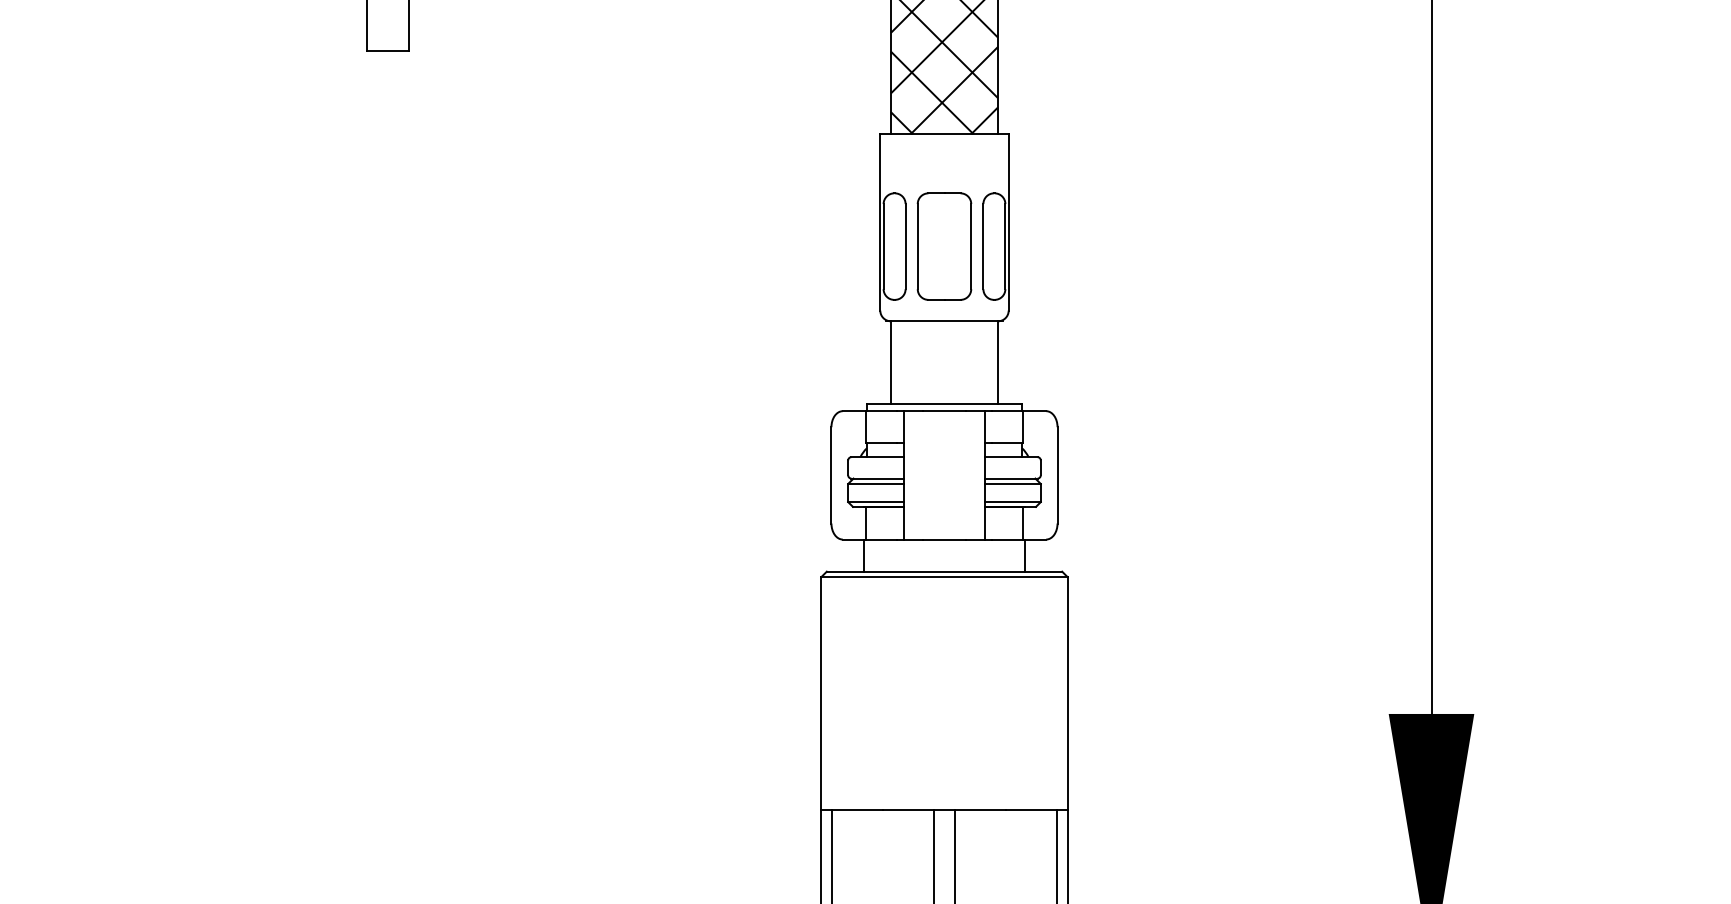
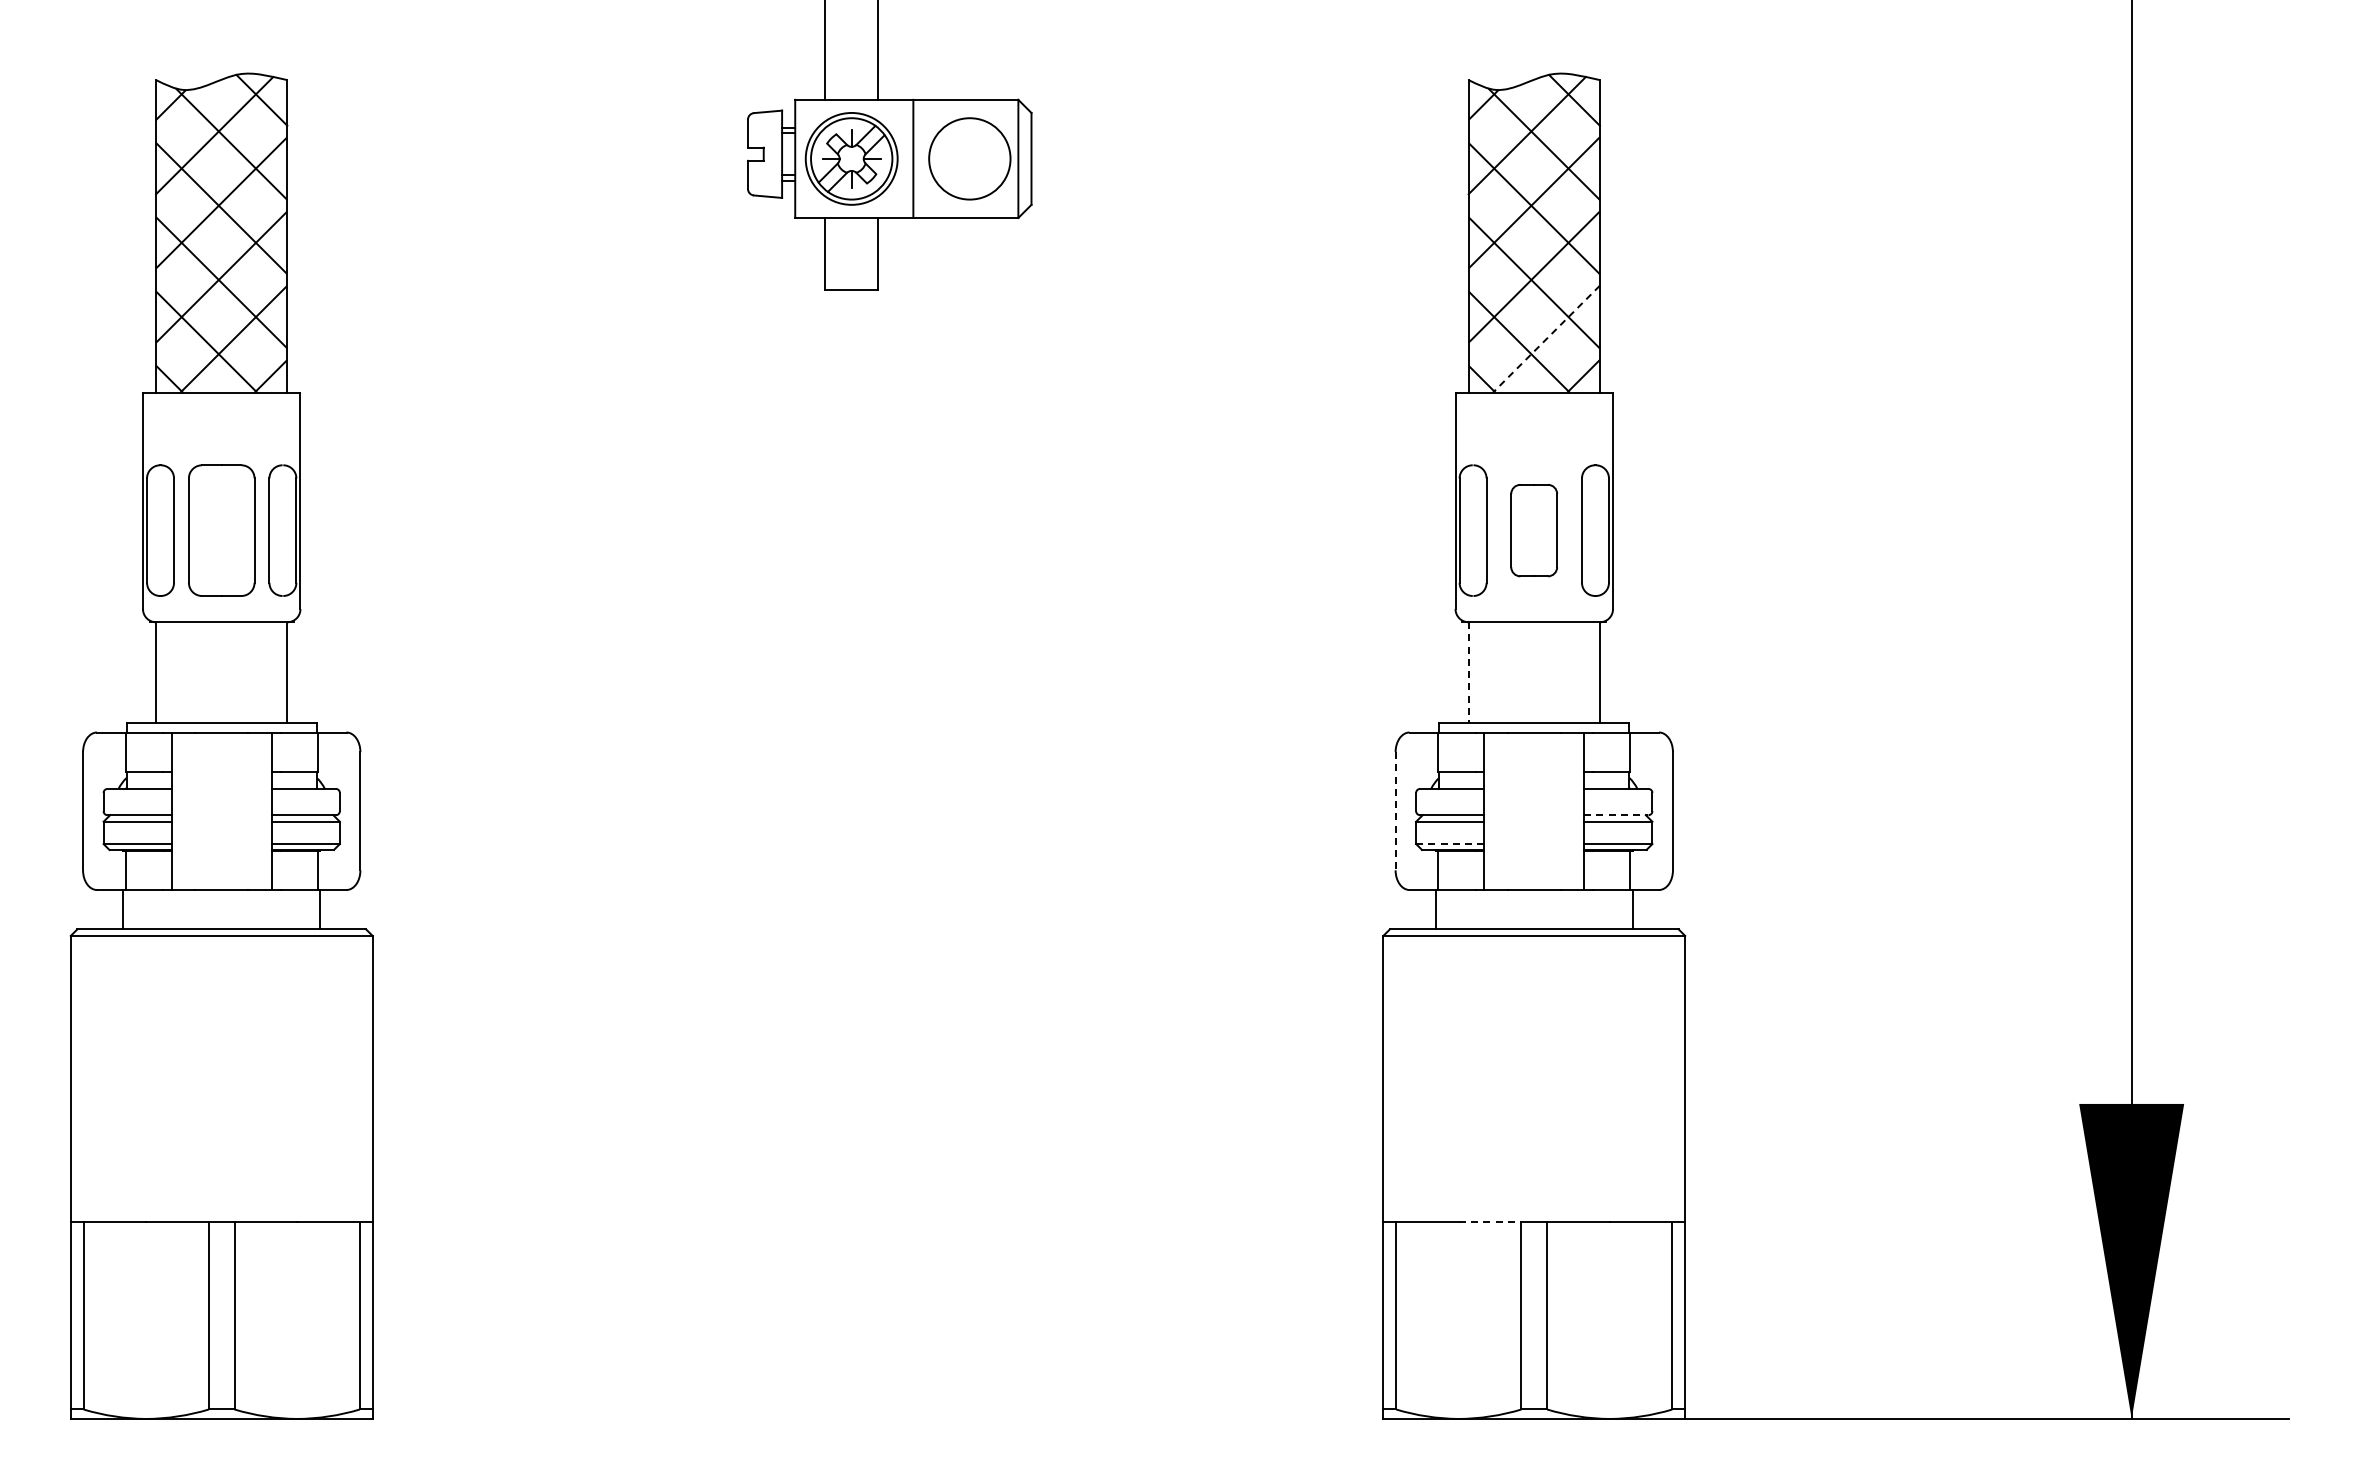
line: (954, 90) -> (1546, 339), solid -> dashed
part: (943, 246) -> (1533, 530), size x0.7
line: (890, 362) -> (1468, 672), solid -> dashed
line: (831, 475) -> (1395, 811), solid -> dashed
line: (1011, 478) -> (1616, 815), solid -> dashed
line: (876, 502) -> (1450, 844), solid -> dashed
line: (908, 810) -> (1490, 1222), solid -> dashed

